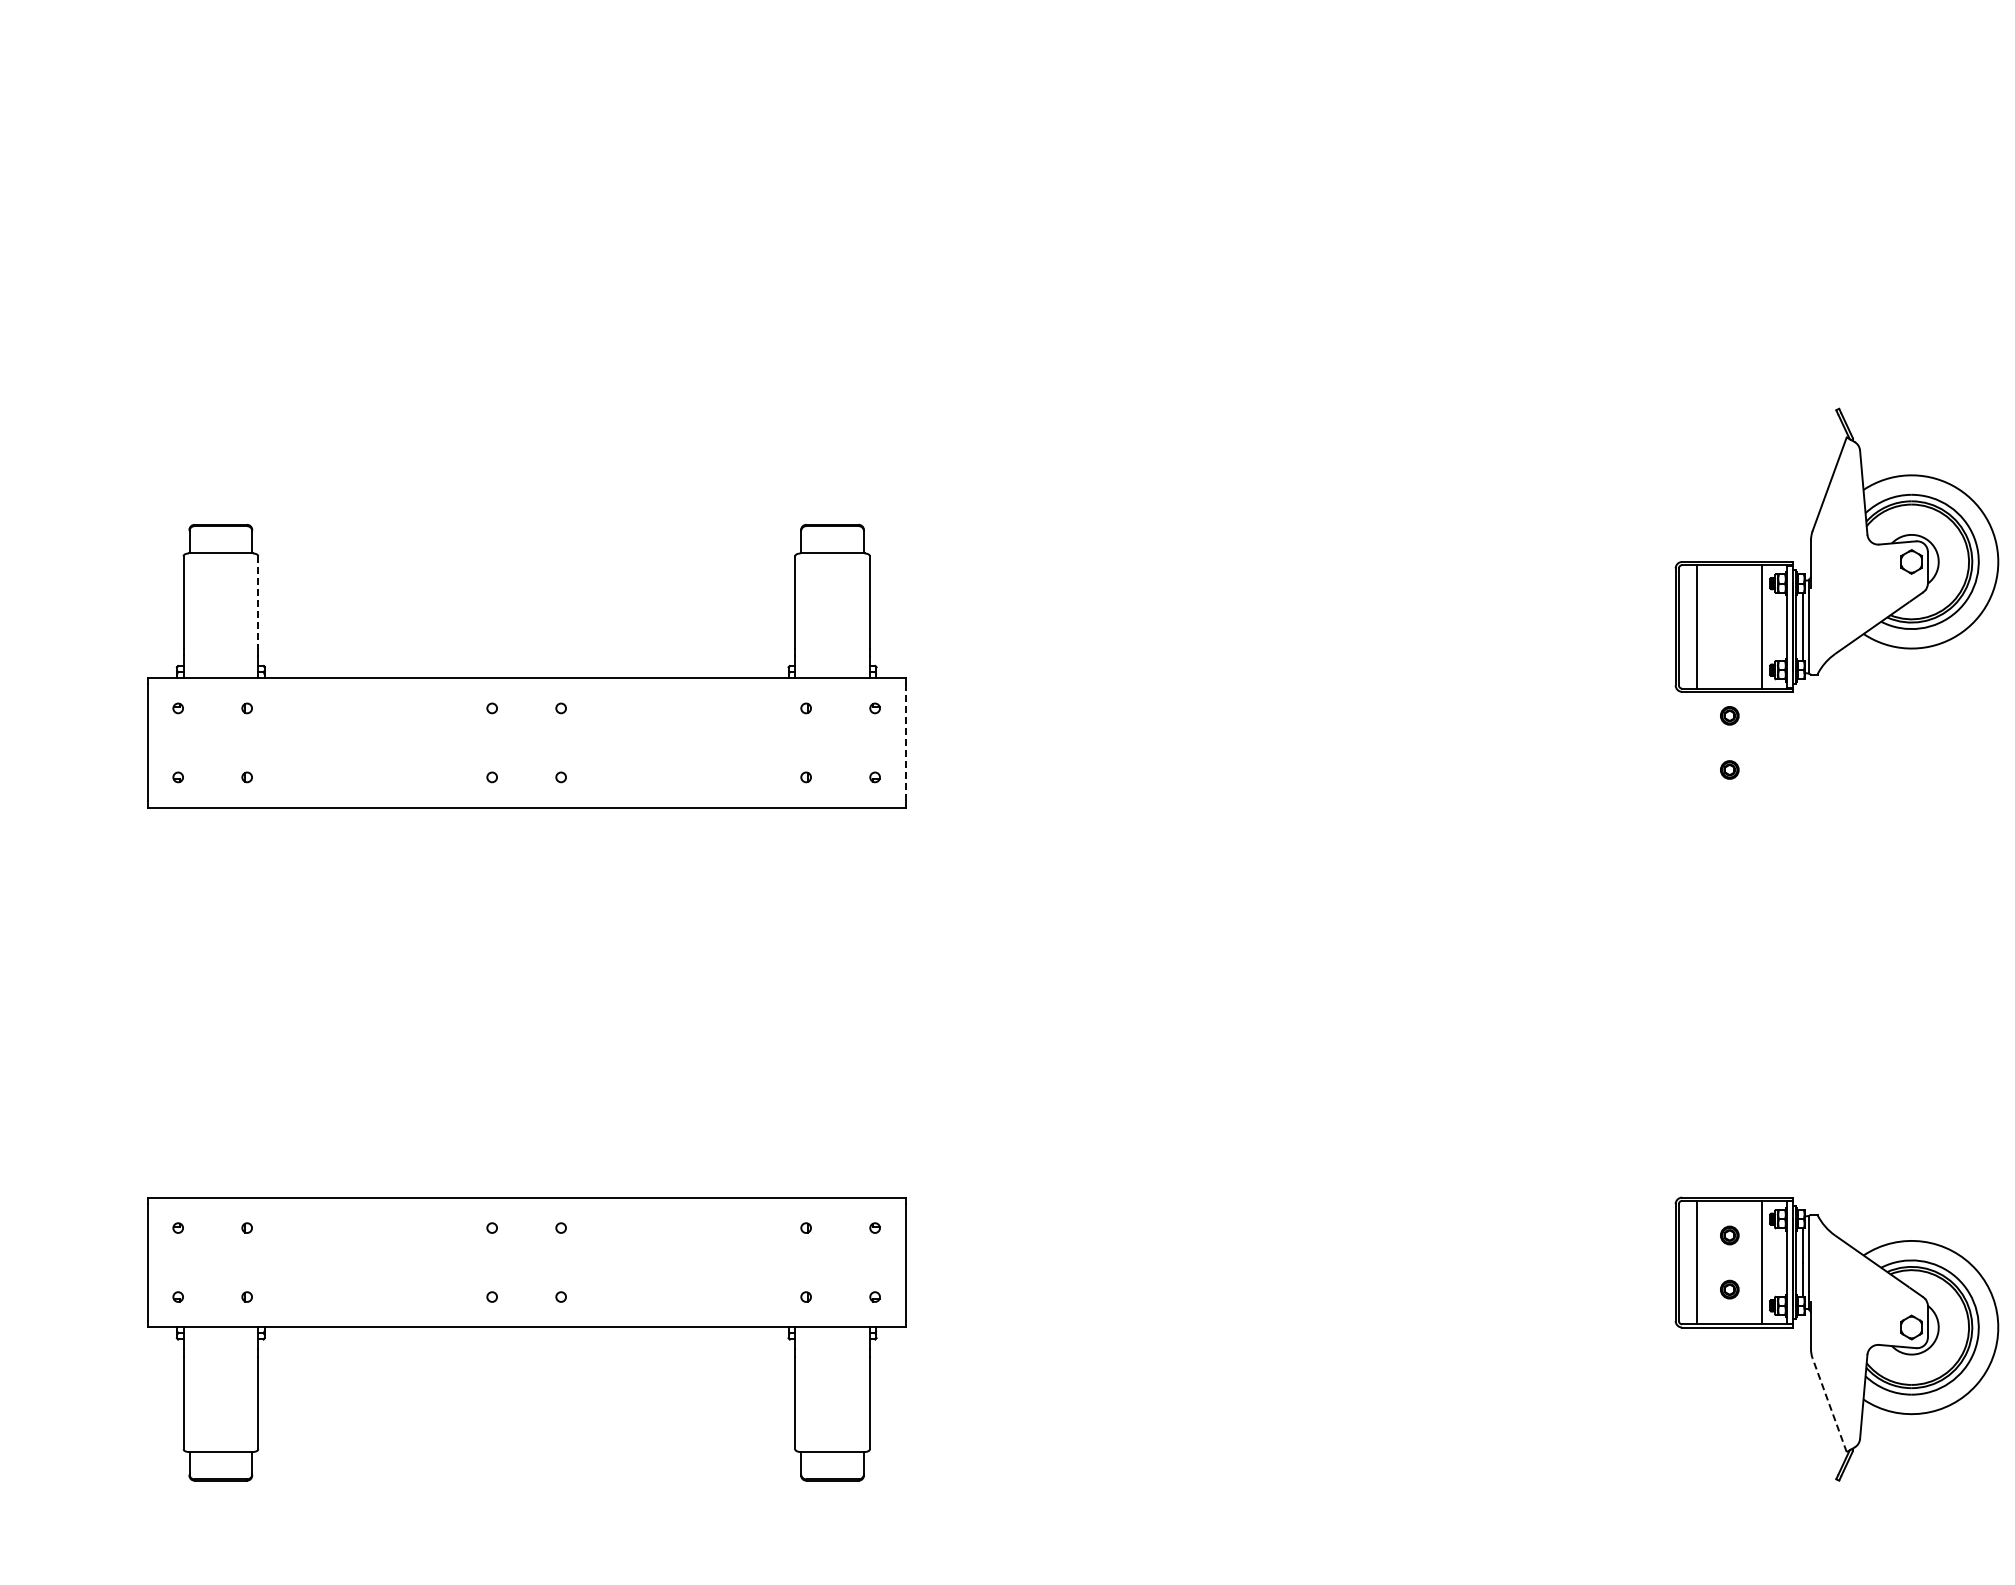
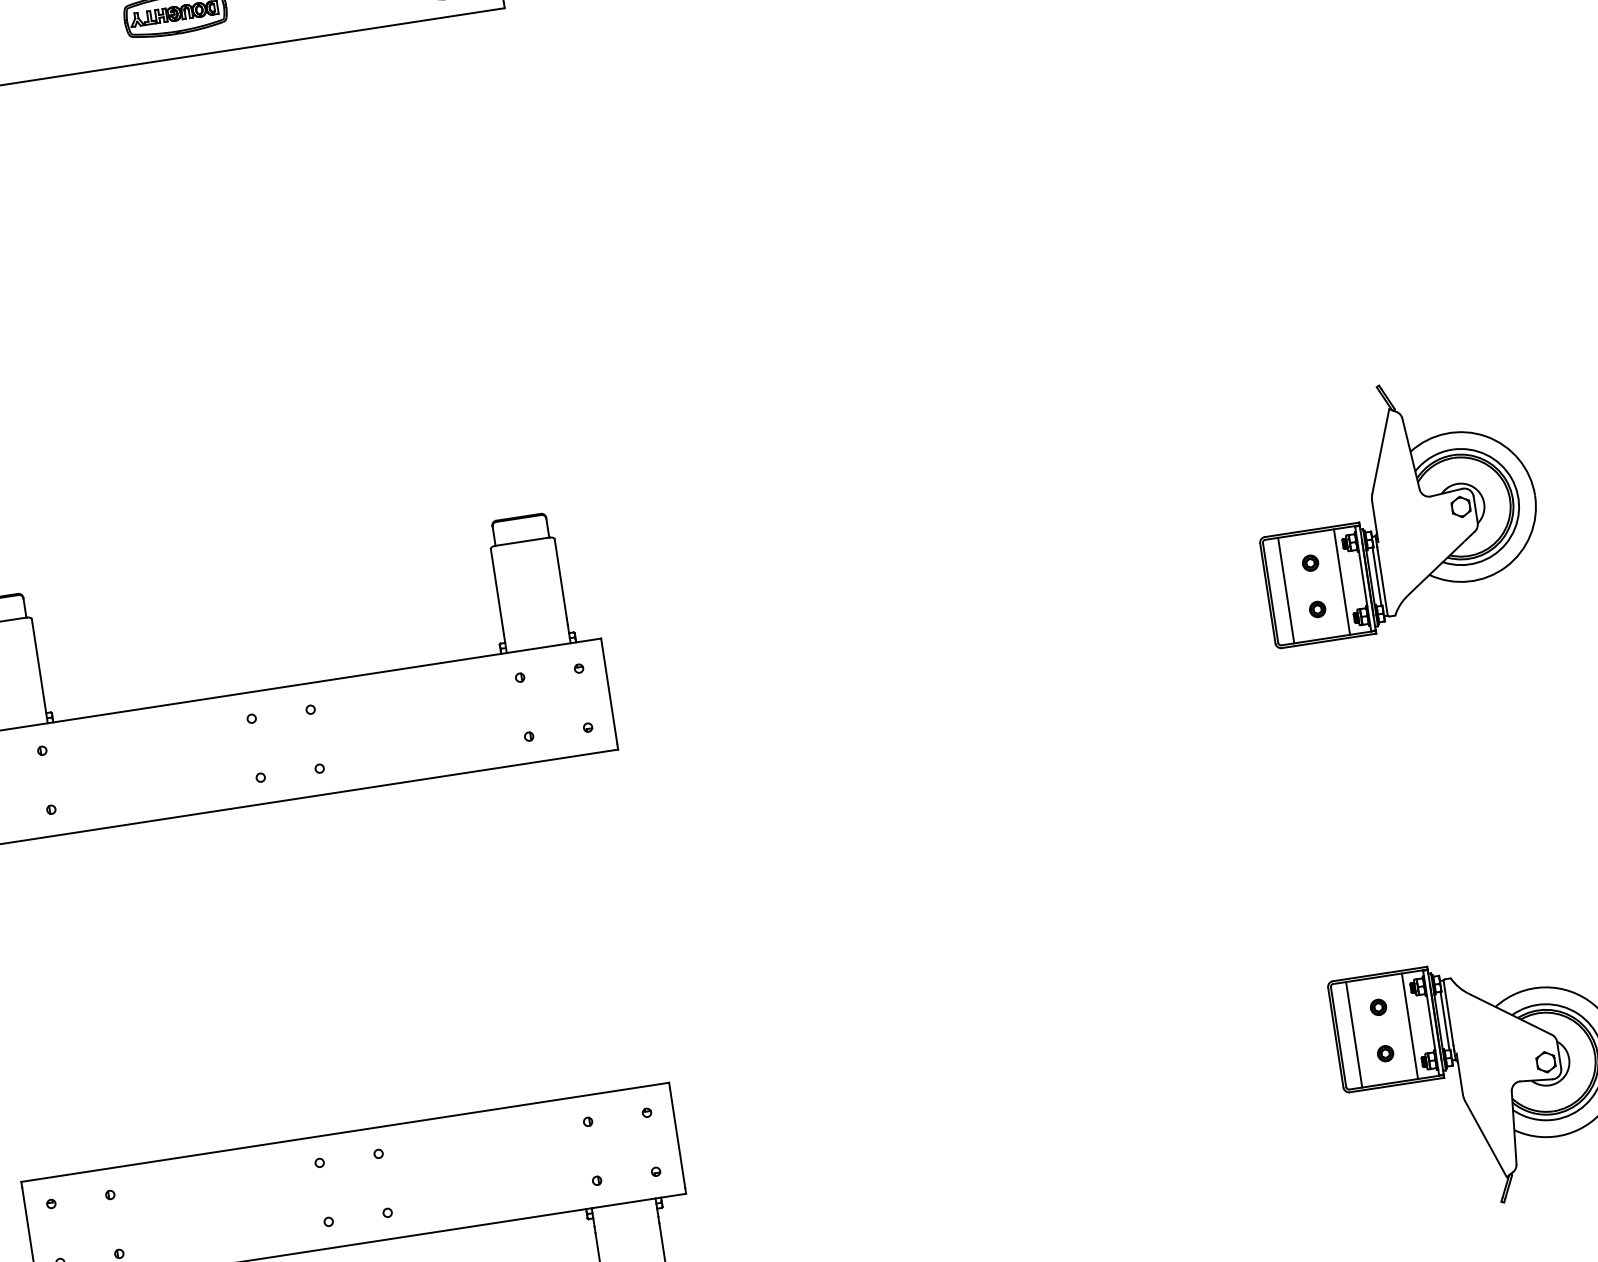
part: (1836, 549) -> (1395, 506), moved
line: (258, 603) -> (38, 659), dashed -> solid
line: (905, 742) -> (609, 693), dashed -> solid
line: (1829, 1405) -> (1485, 1139), dashed -> solid

